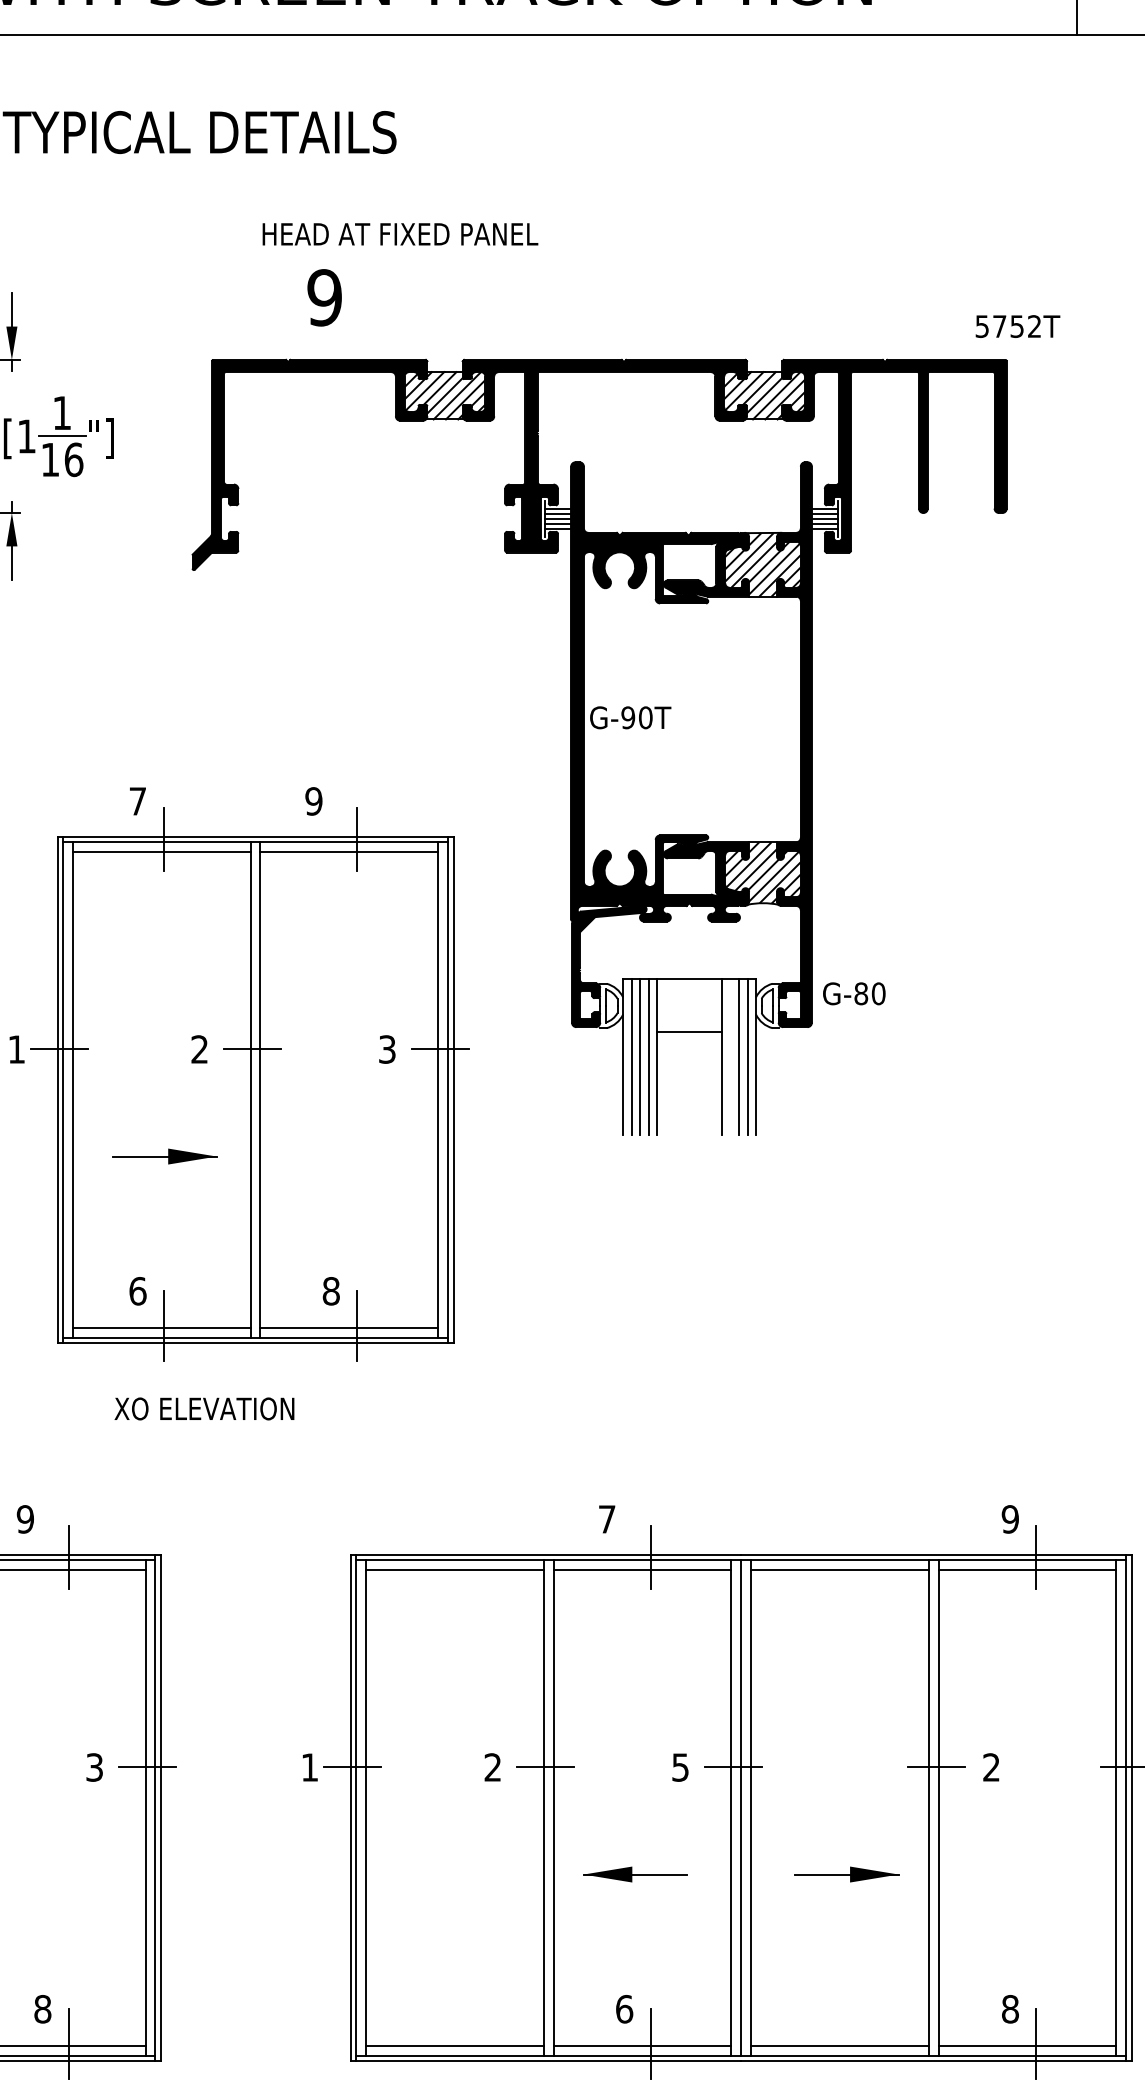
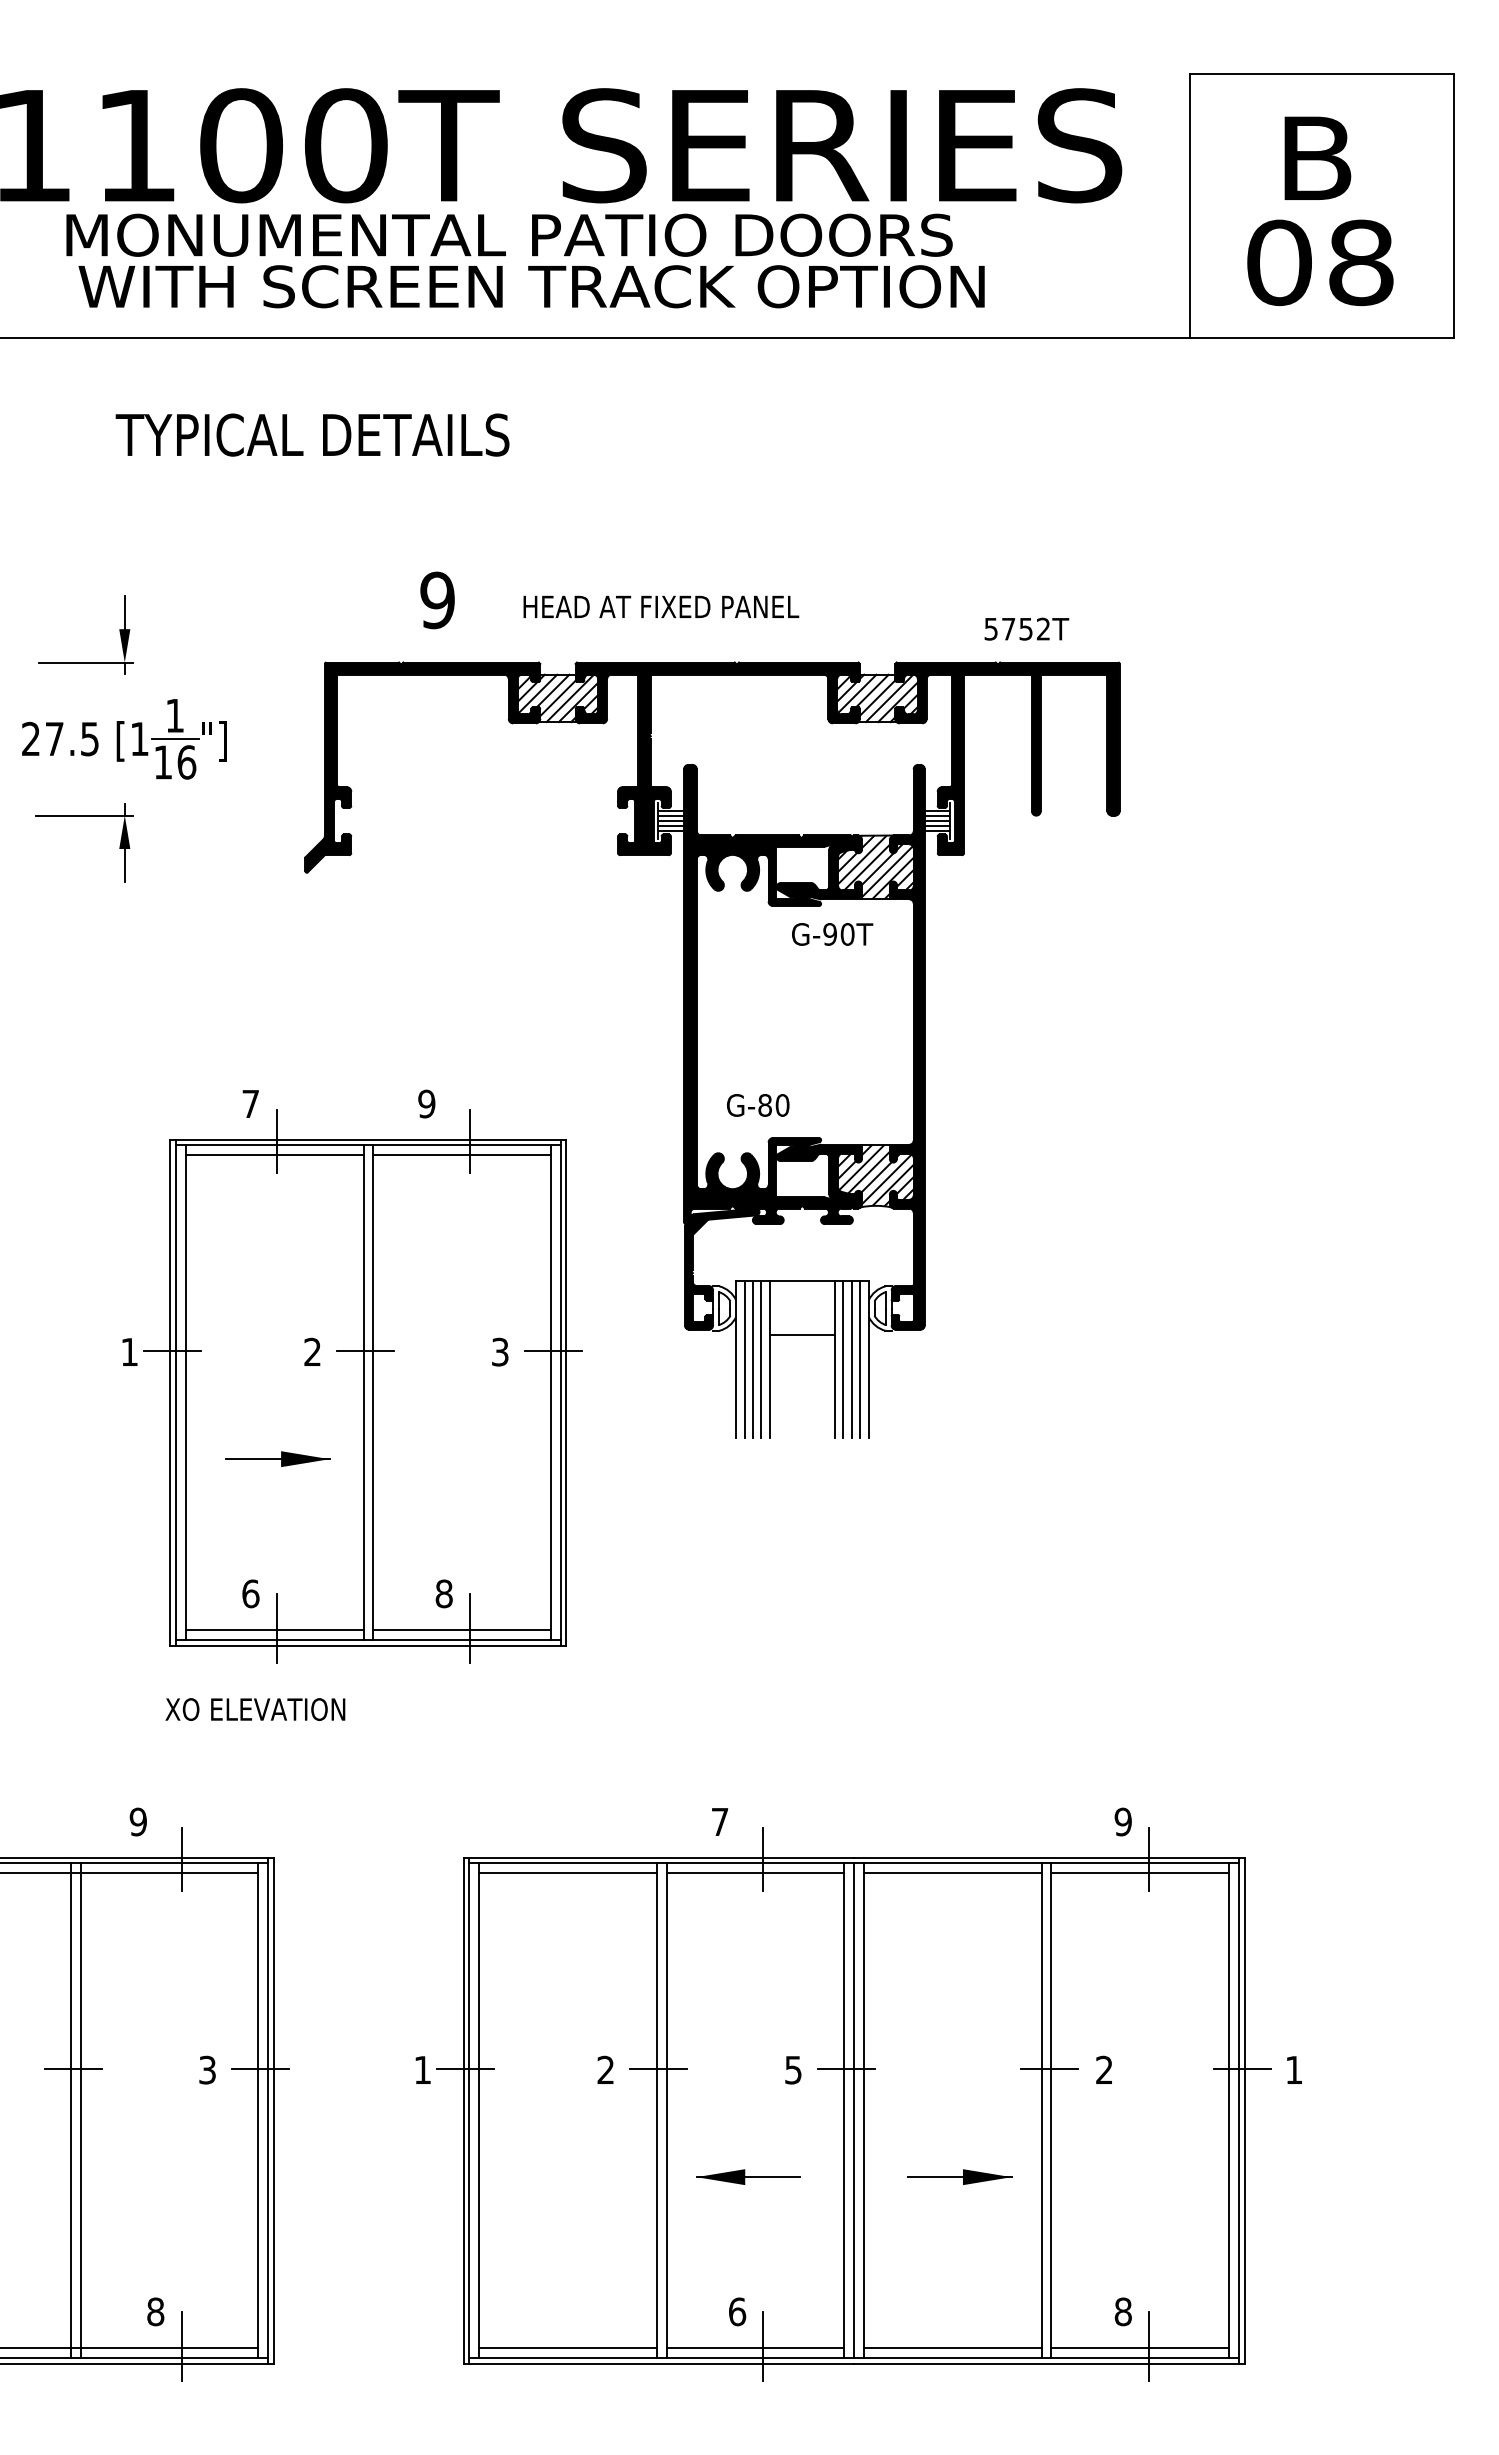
text: (400, 233) -> (661, 606), moved
text: (1017, 325) -> (1026, 628), moved
text: (630, 717) -> (832, 934), moved
text: (854, 993) -> (758, 1105), moved
line: (730, 1056) -> (843, 1359), added
text: (204, 1408) -> (255, 1709), moved

